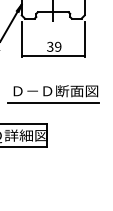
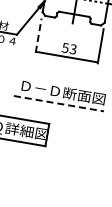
line: (21, 38) -> (38, 34), solid -> dashed
text: (54, 46) -> (69, 48), 39 -> 53
line: (53, 102) -> (59, 103), solid -> dashed

